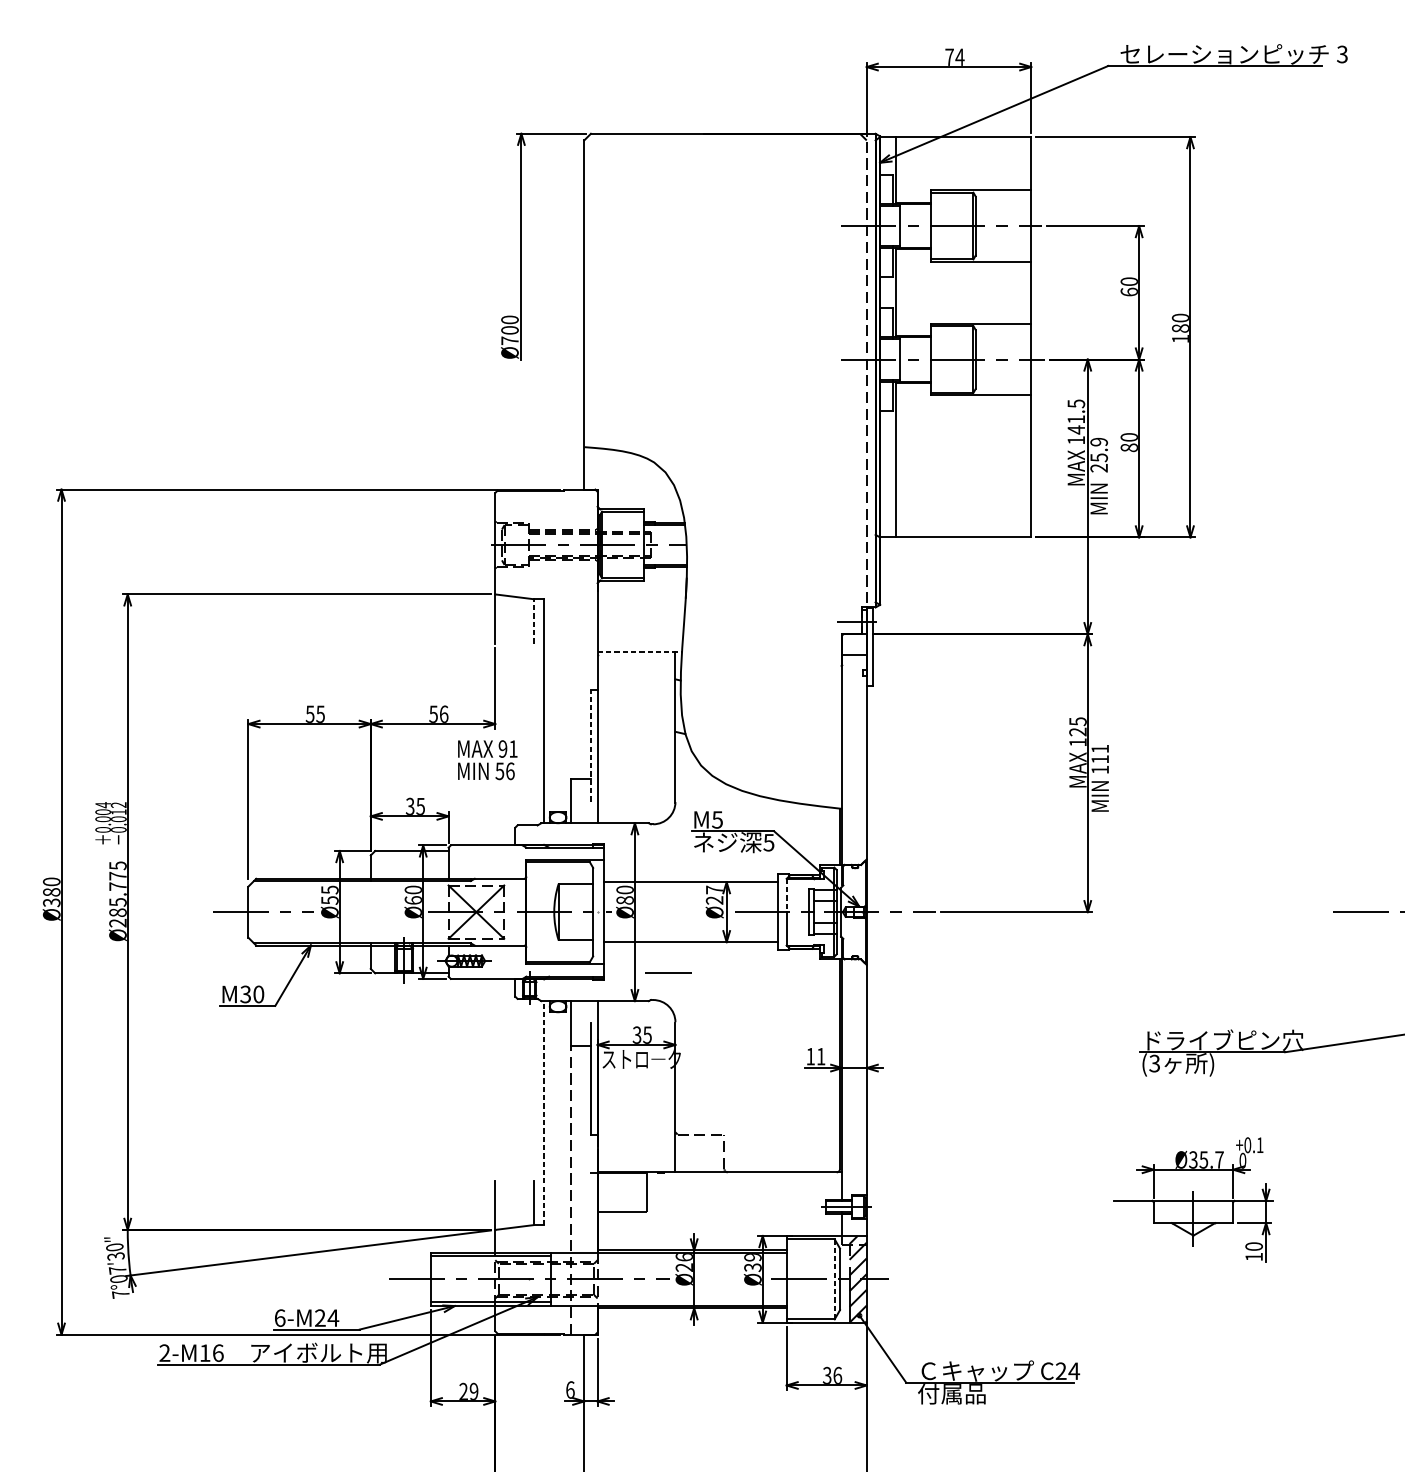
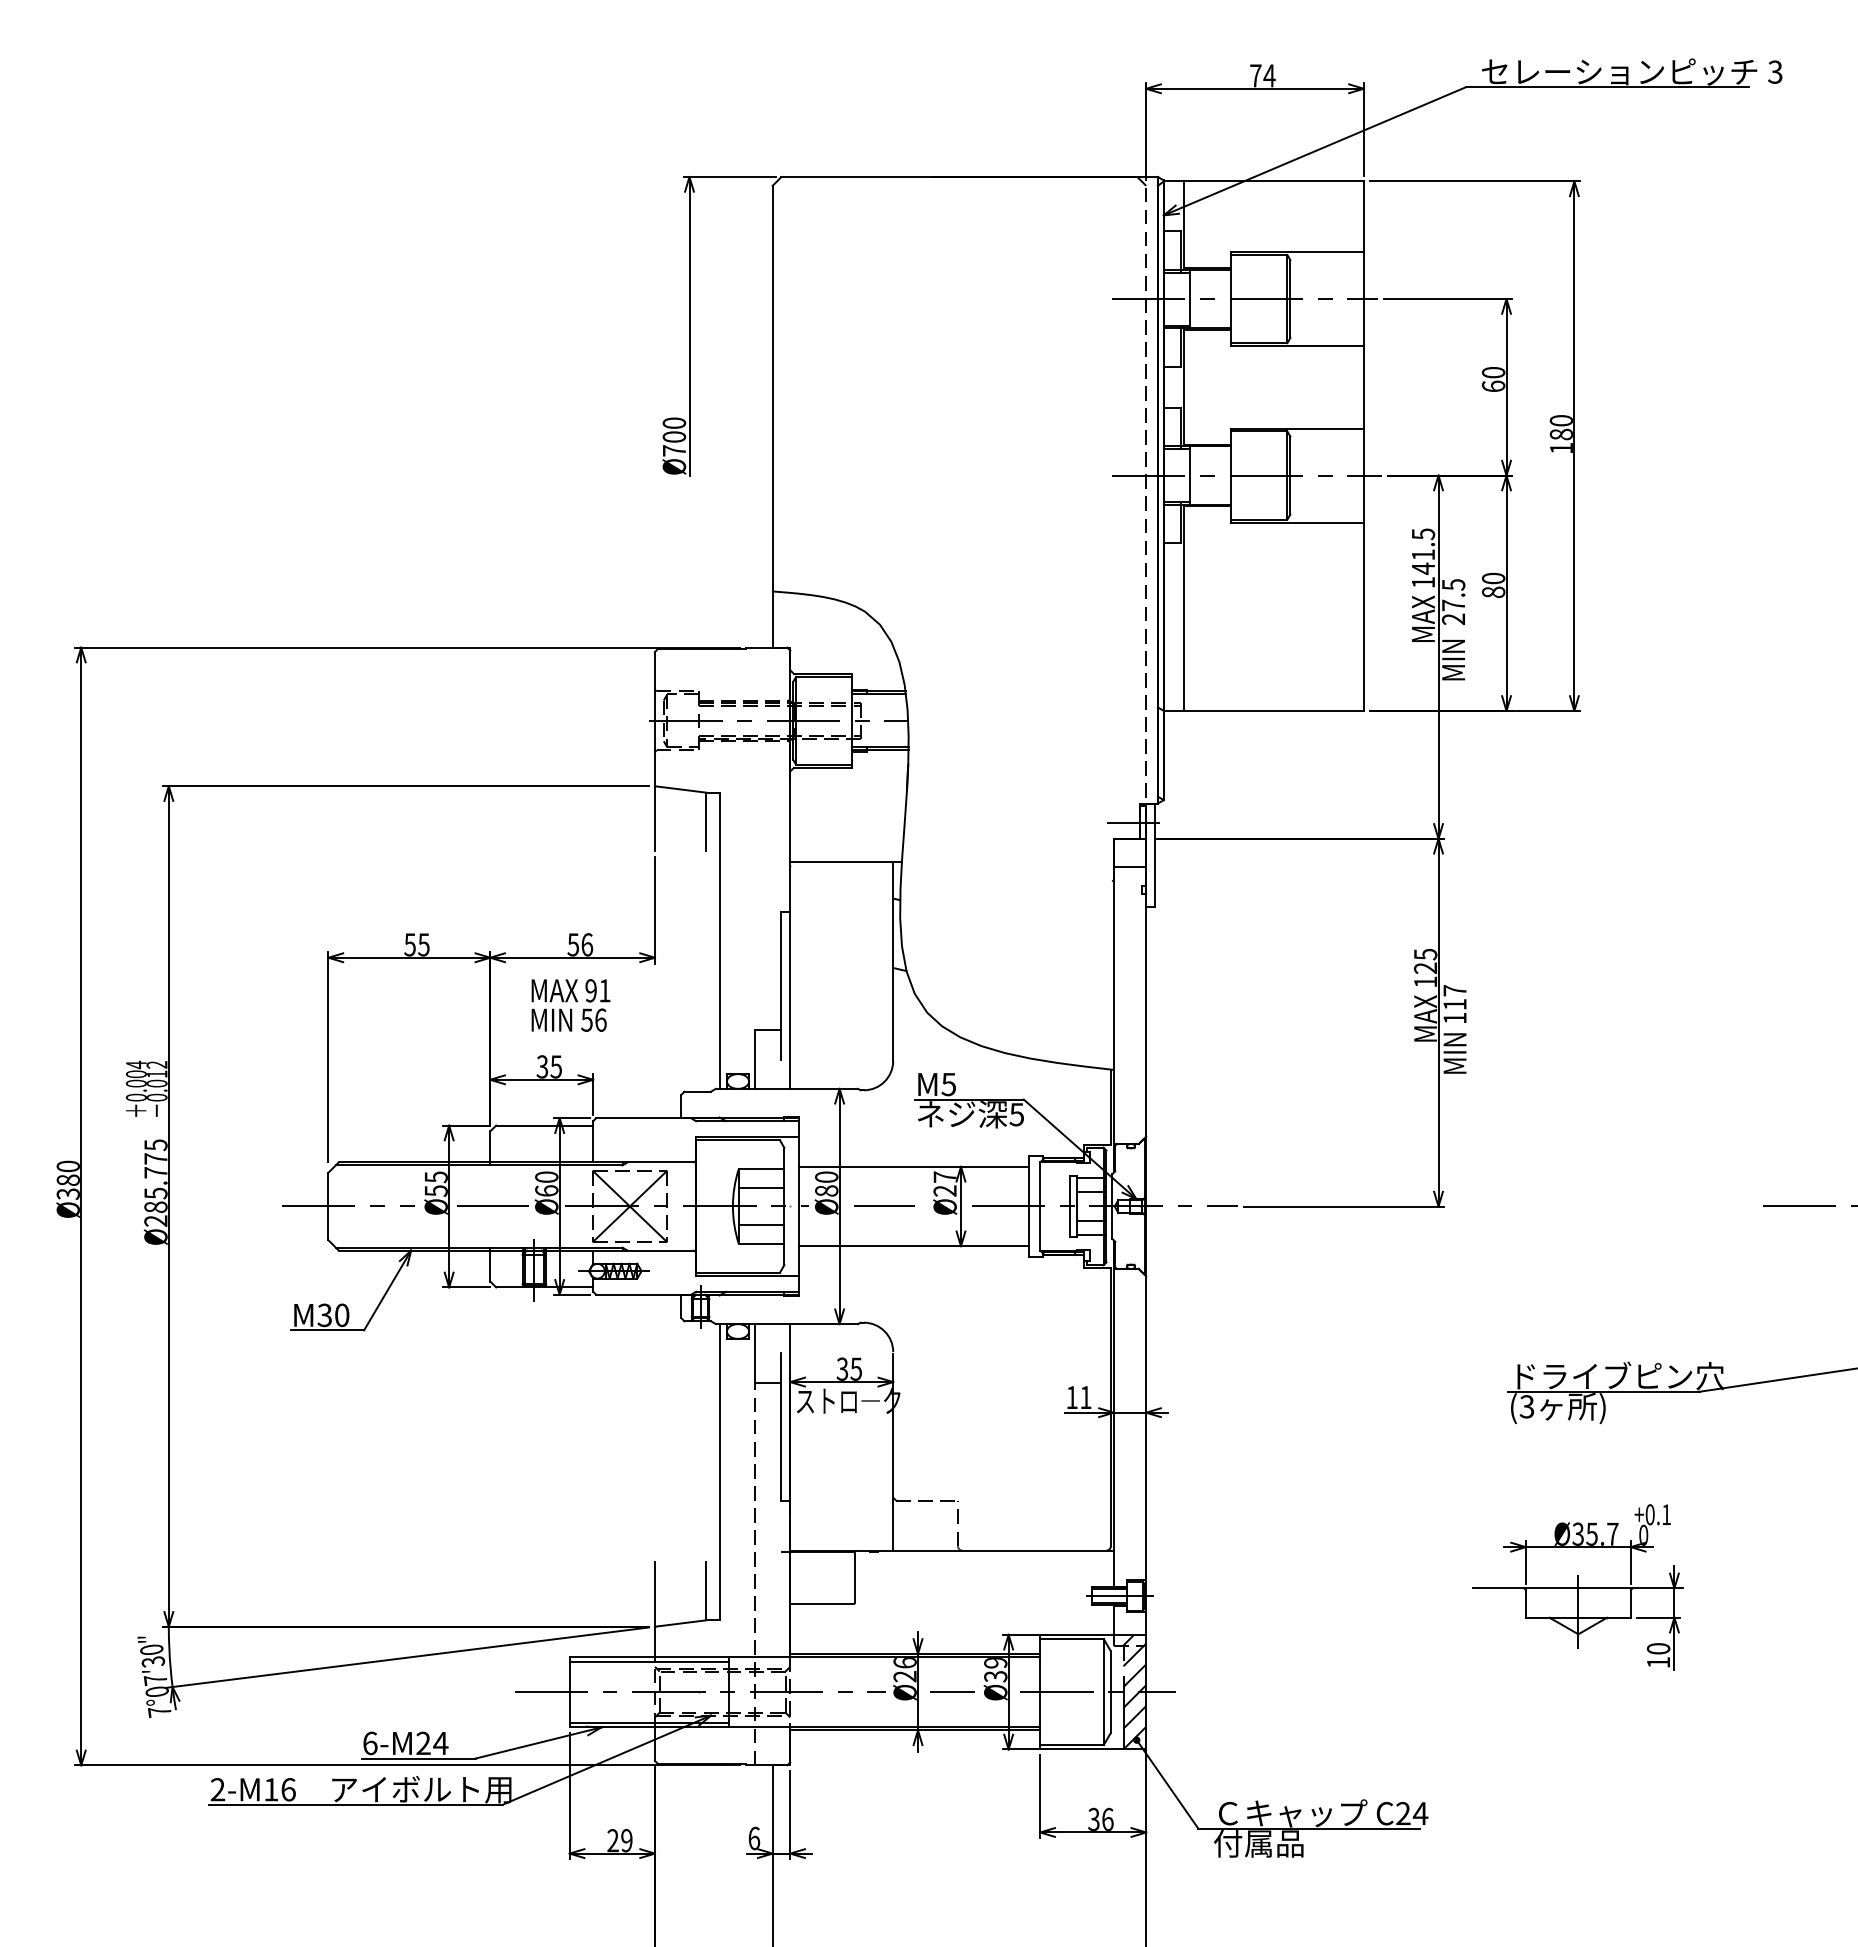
text: (1099, 450) -> (1453, 595), 25.9 -> 27.5
line: (534, 621) -> (706, 821), dashed -> solid
line: (640, 652) -> (846, 862), dashed -> solid
line: (590, 745) -> (781, 985), dashed -> solid
text: (1099, 748) -> (1454, 990), 111 -> 117
text: (487, 760) -> (570, 1005), moved
line: (786, 895) -> (1040, 1184), dashed -> solid
line: (575, 897) -> (761, 1187), added
line: (372, 912) -> (492, 1206), added
line: (575, 926) -> (761, 1225), added
line: (668, 971) -> (884, 1205), moved
line: (544, 1112) -> (719, 1471), dashed -> solid
line: (720, 1279) -> (952, 1692), added
line: (834, 1279) -> (1103, 1692), dashed -> solid

